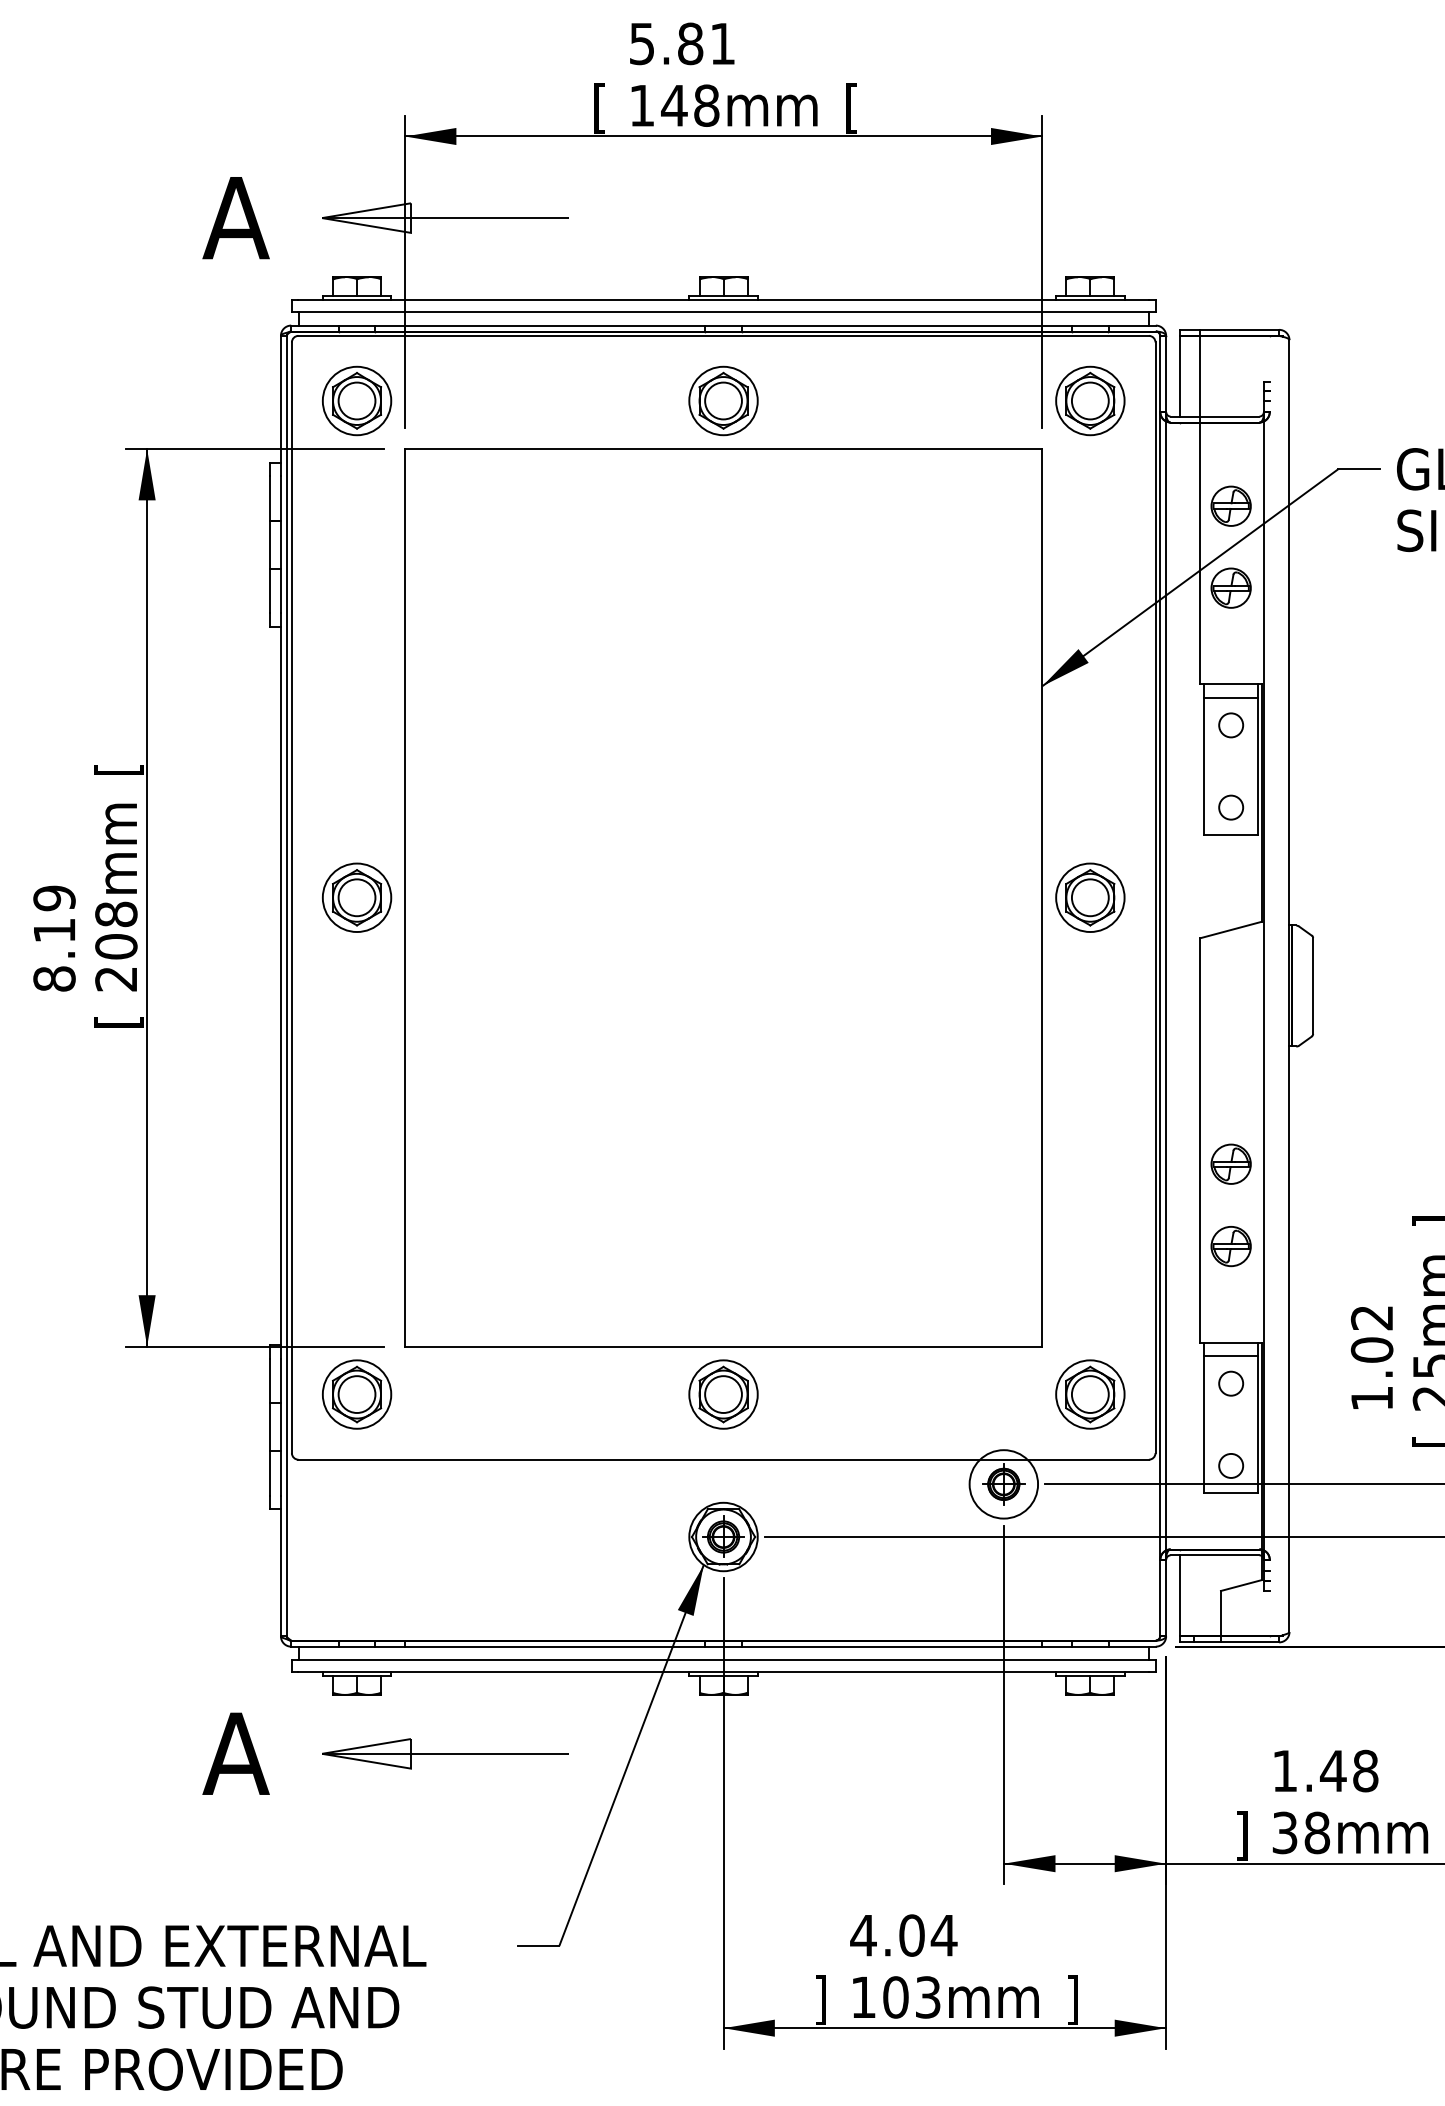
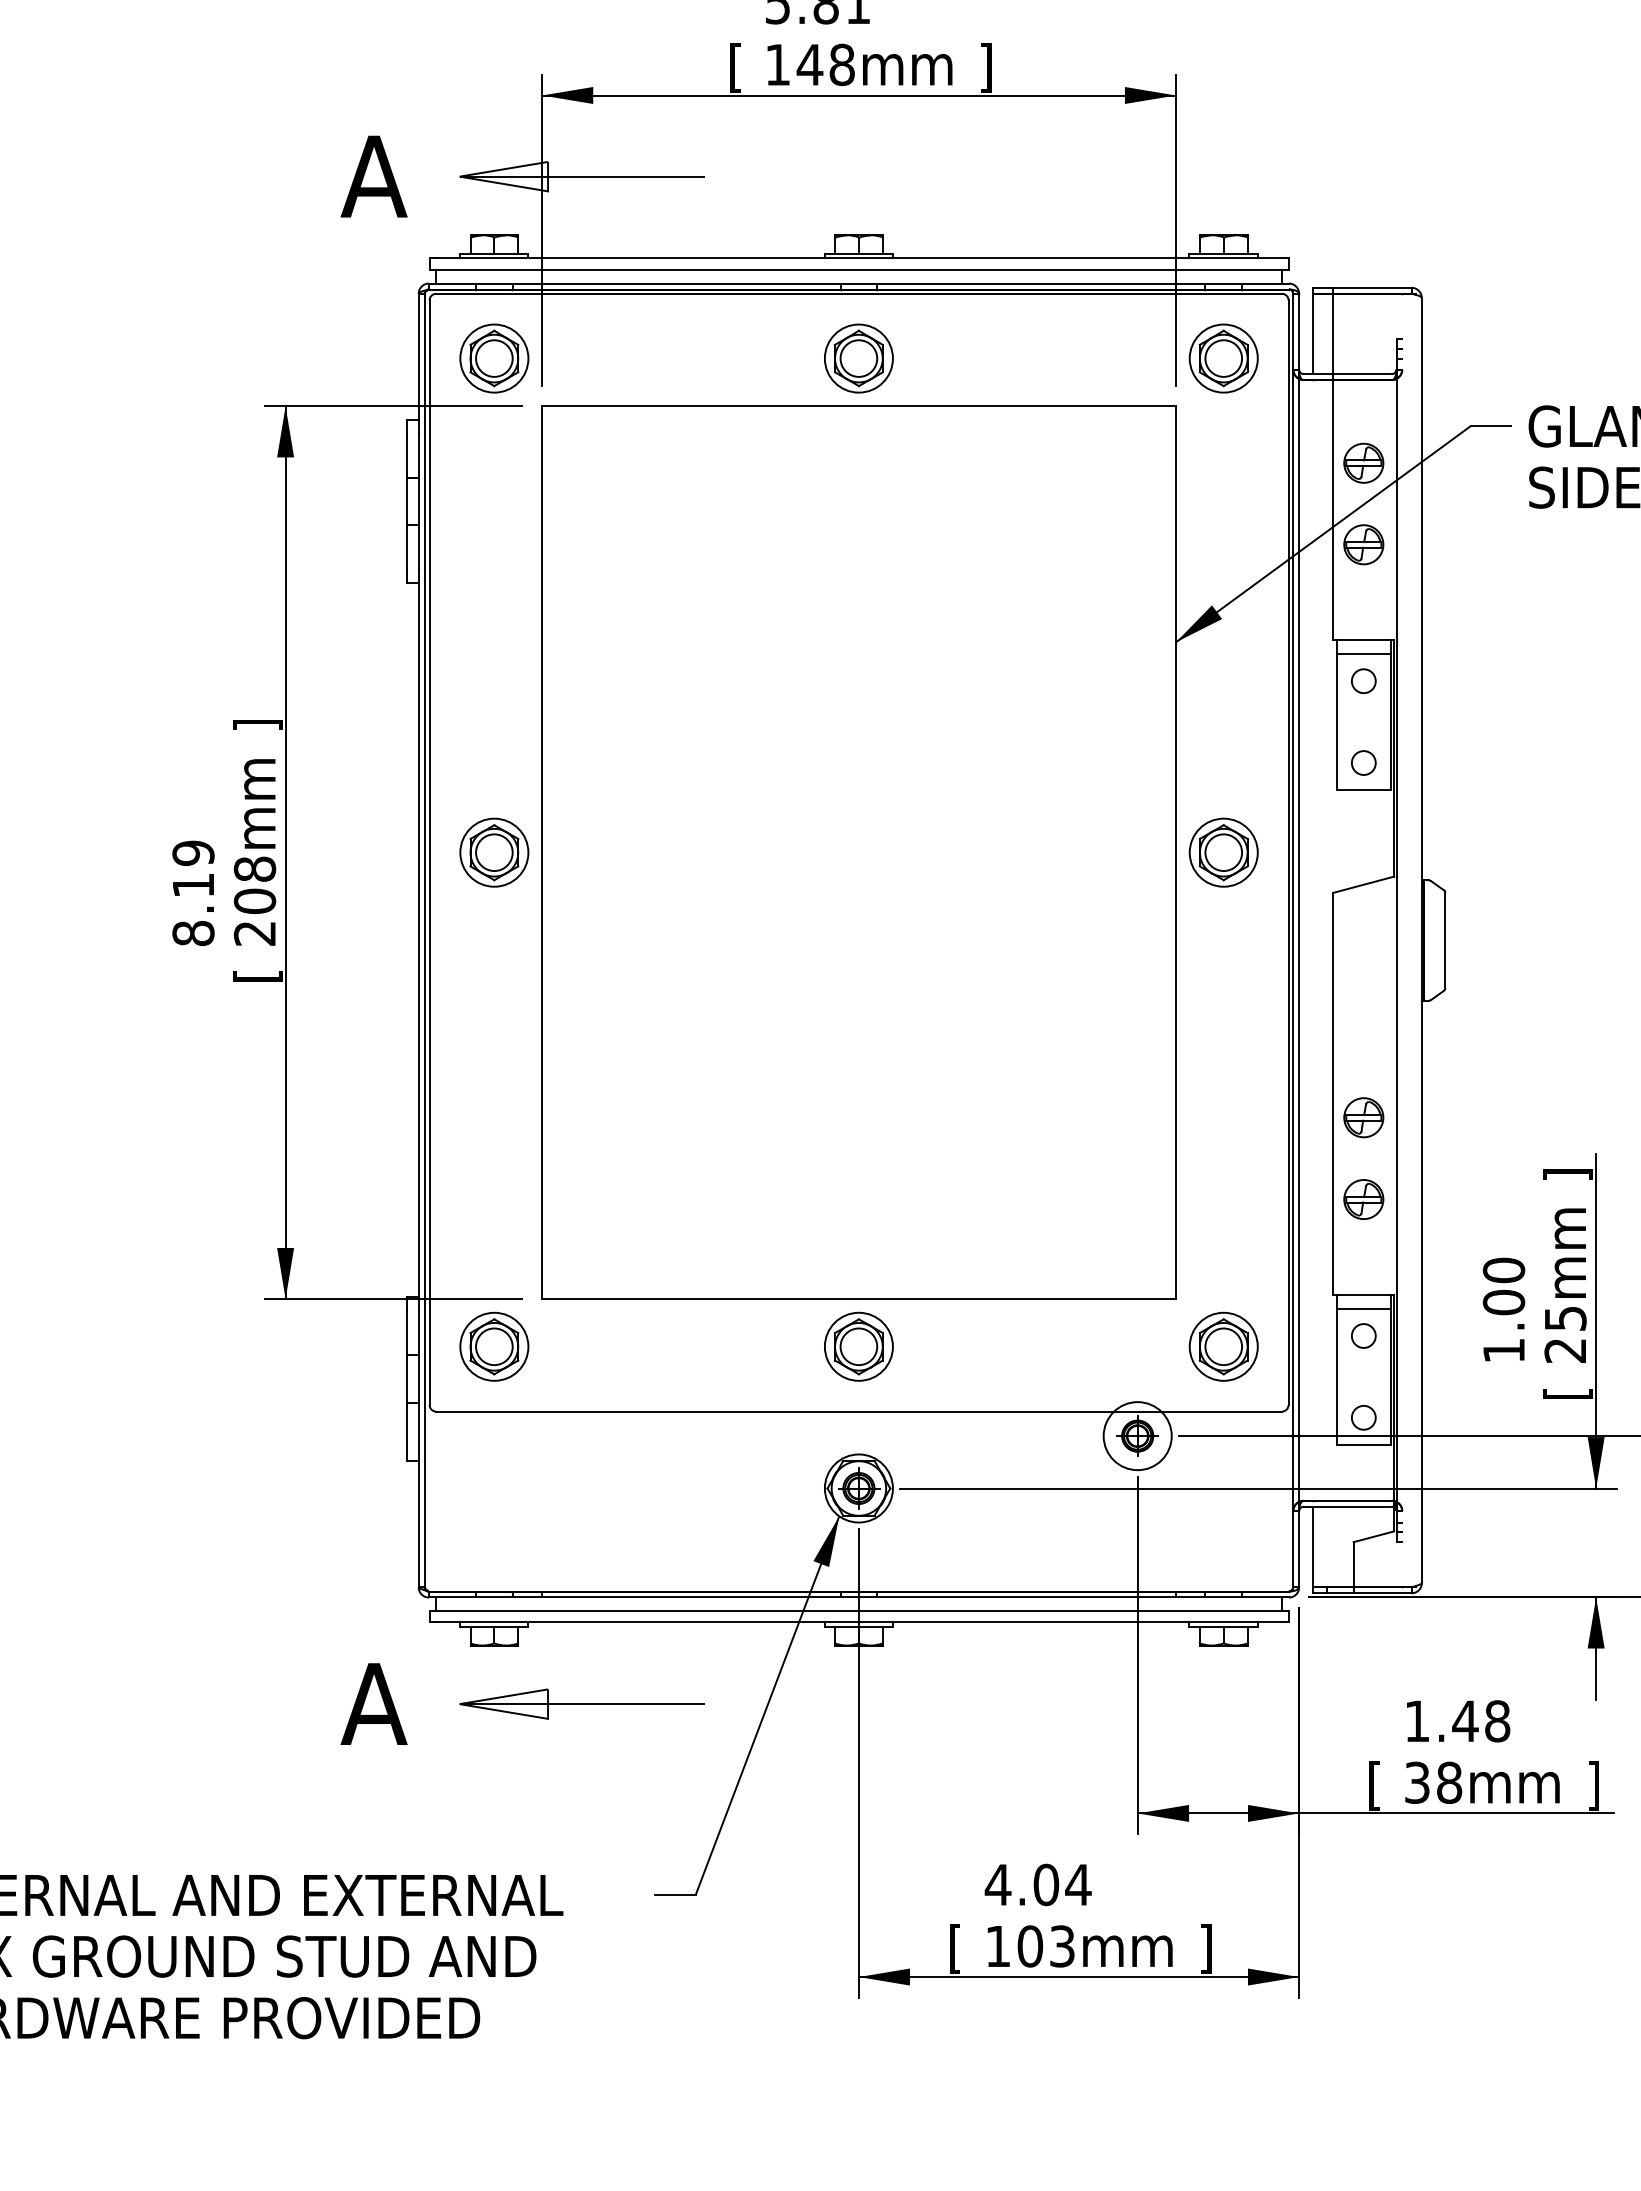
text: (851, 108) -> (986, 67), [ -> ]
text: (118, 769) -> (257, 725), [ -> ]
text: (1371, 1317) -> (1503, 1270), 1.02 -> 1.00
text: (1241, 1835) -> (1374, 1785), ] -> [
text: (820, 1999) -> (955, 1948), ] -> [

